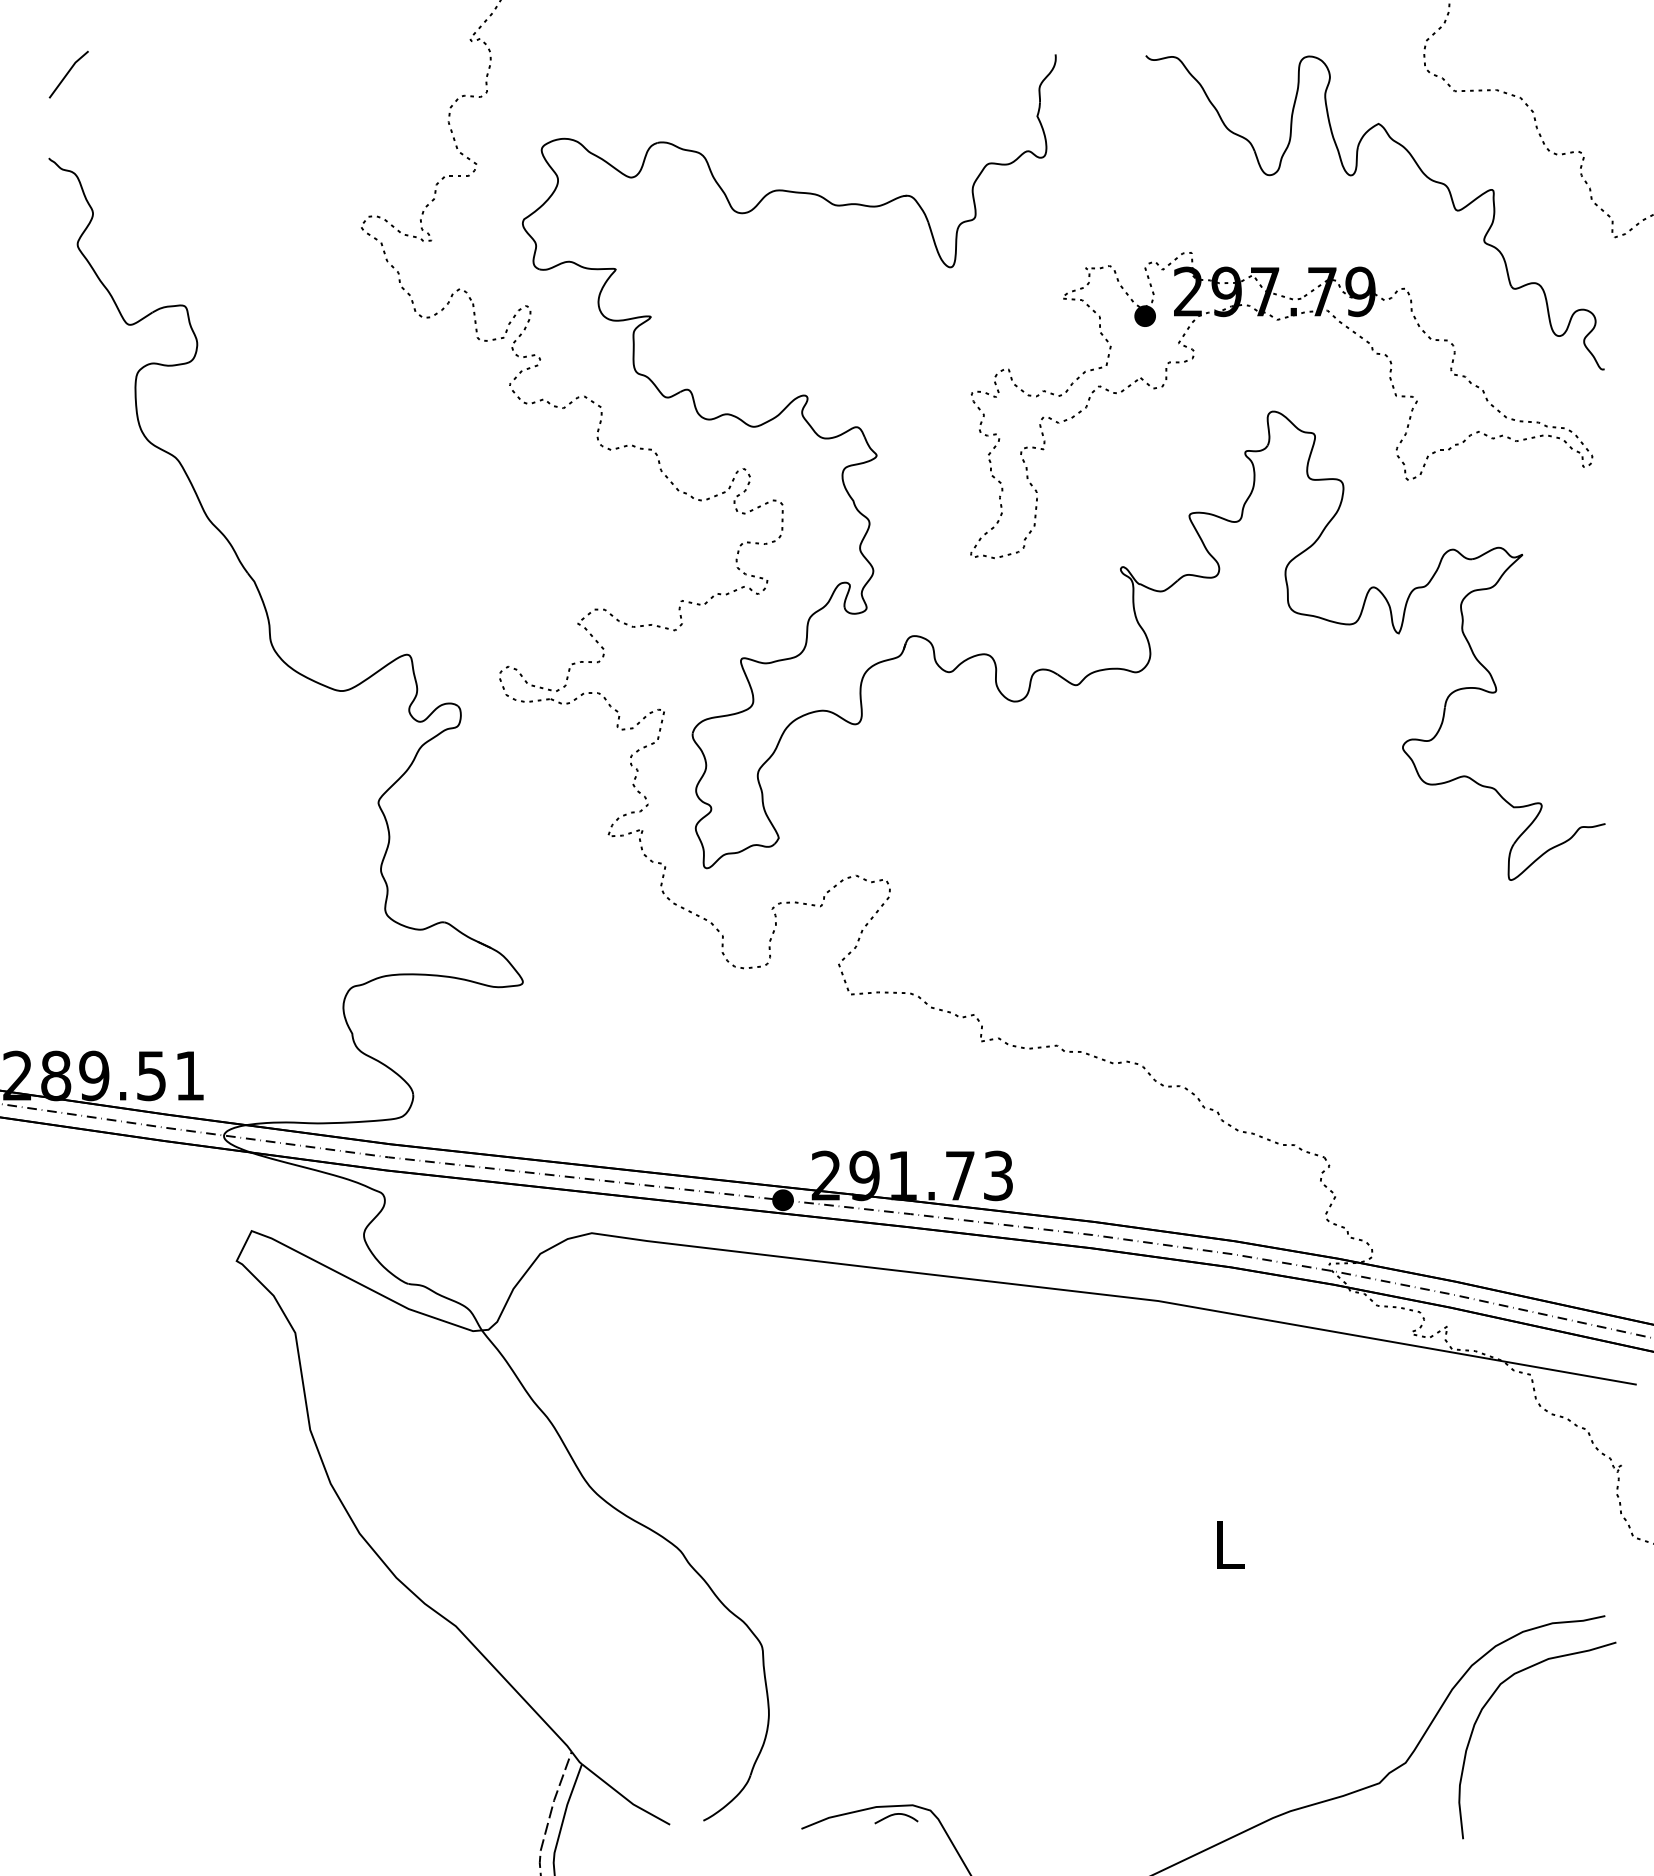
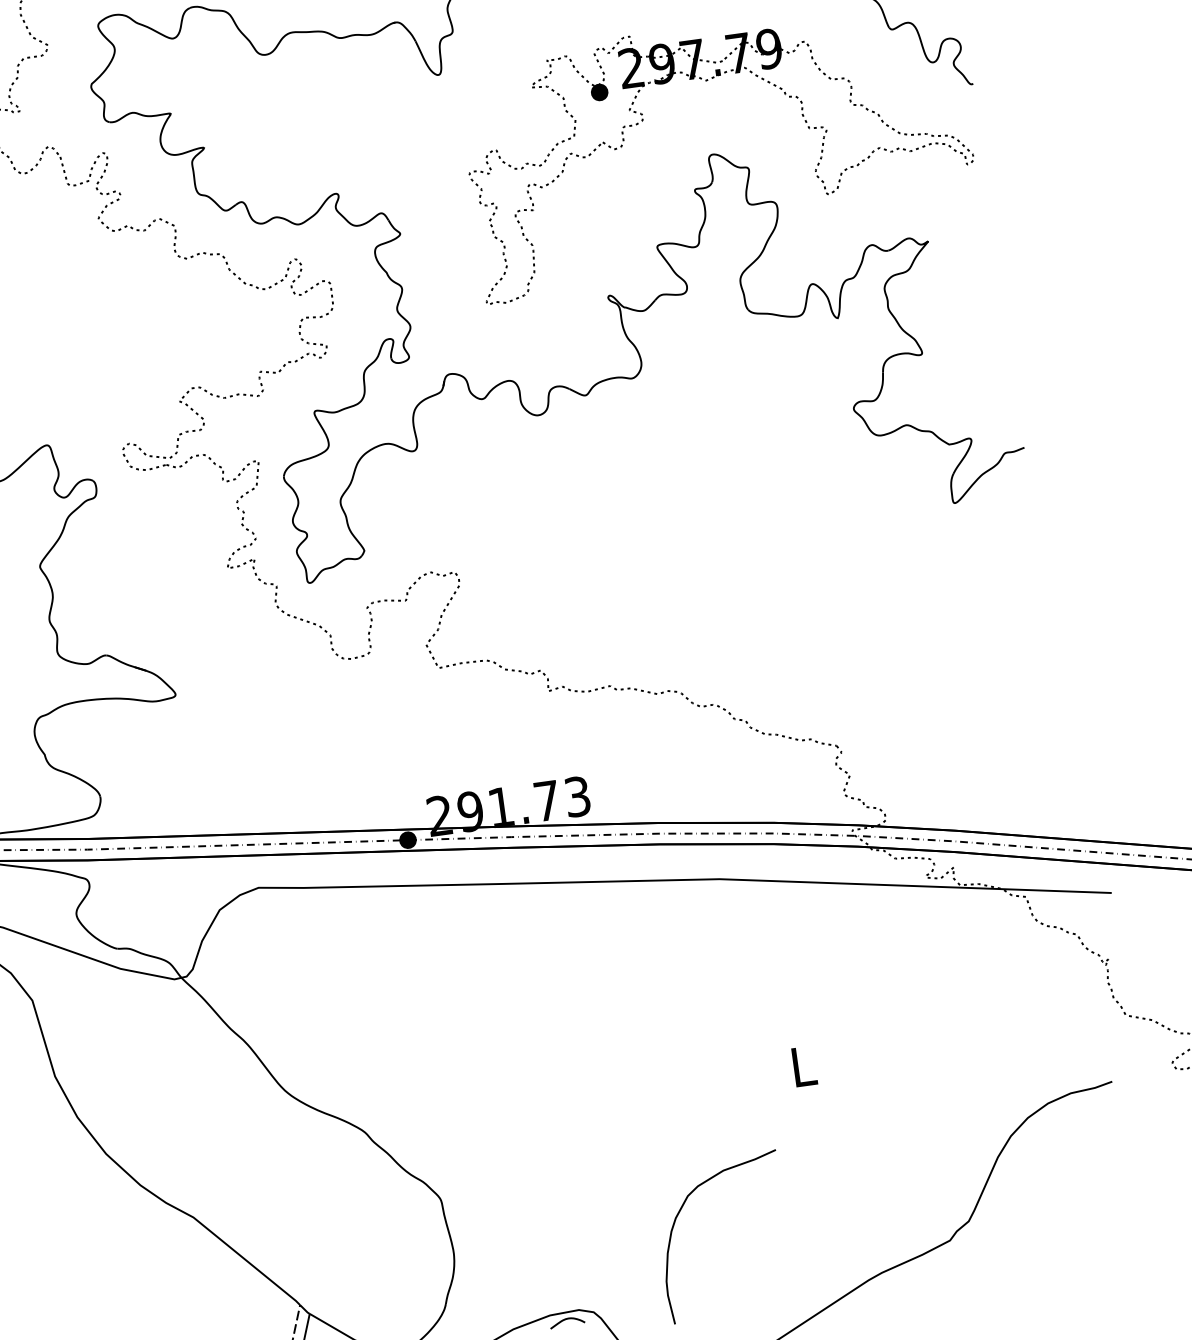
curve: (1488, 1702) -> (680, 1212), moved

